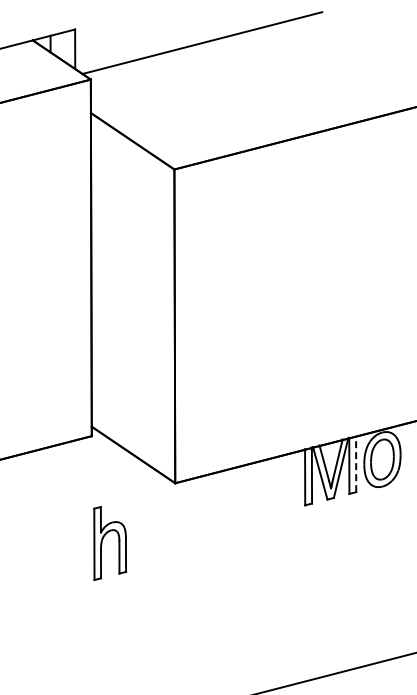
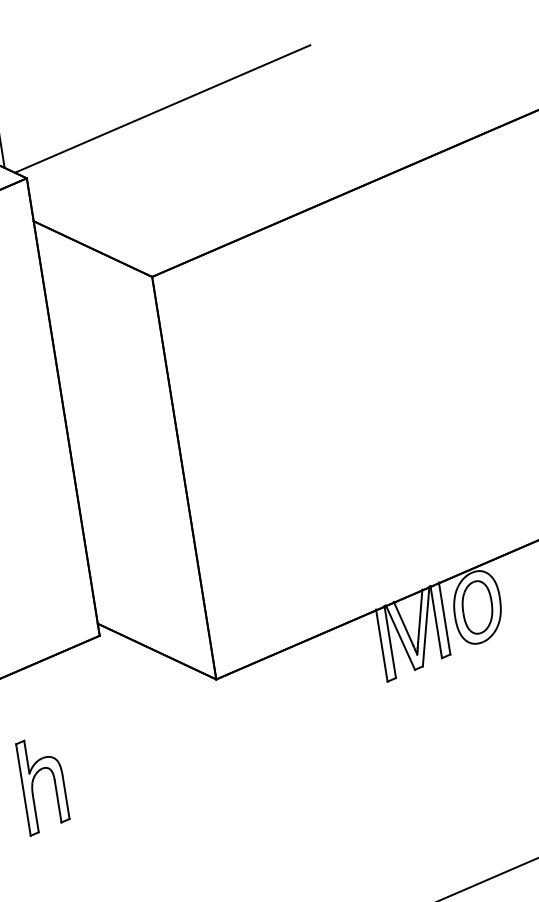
line: (356, 463) -> (444, 617), dashed -> solid
part: (102, 543) -> (33, 787), moved

